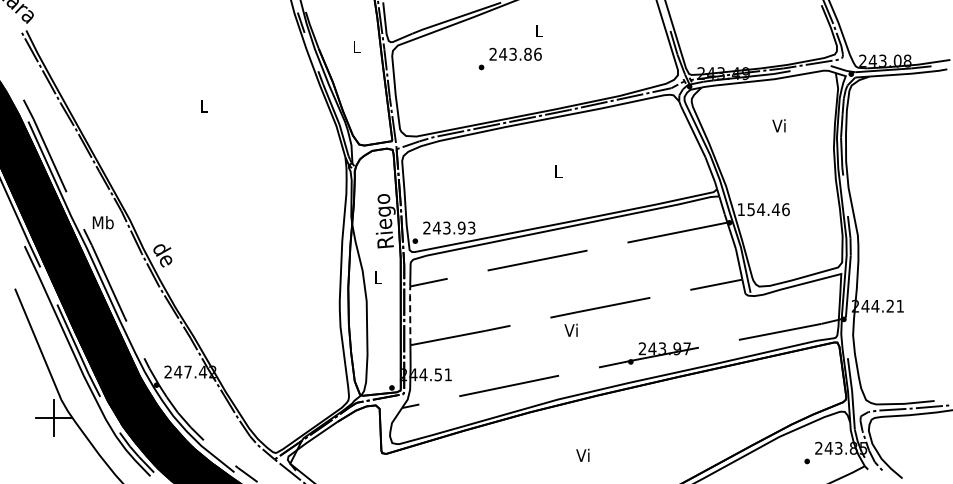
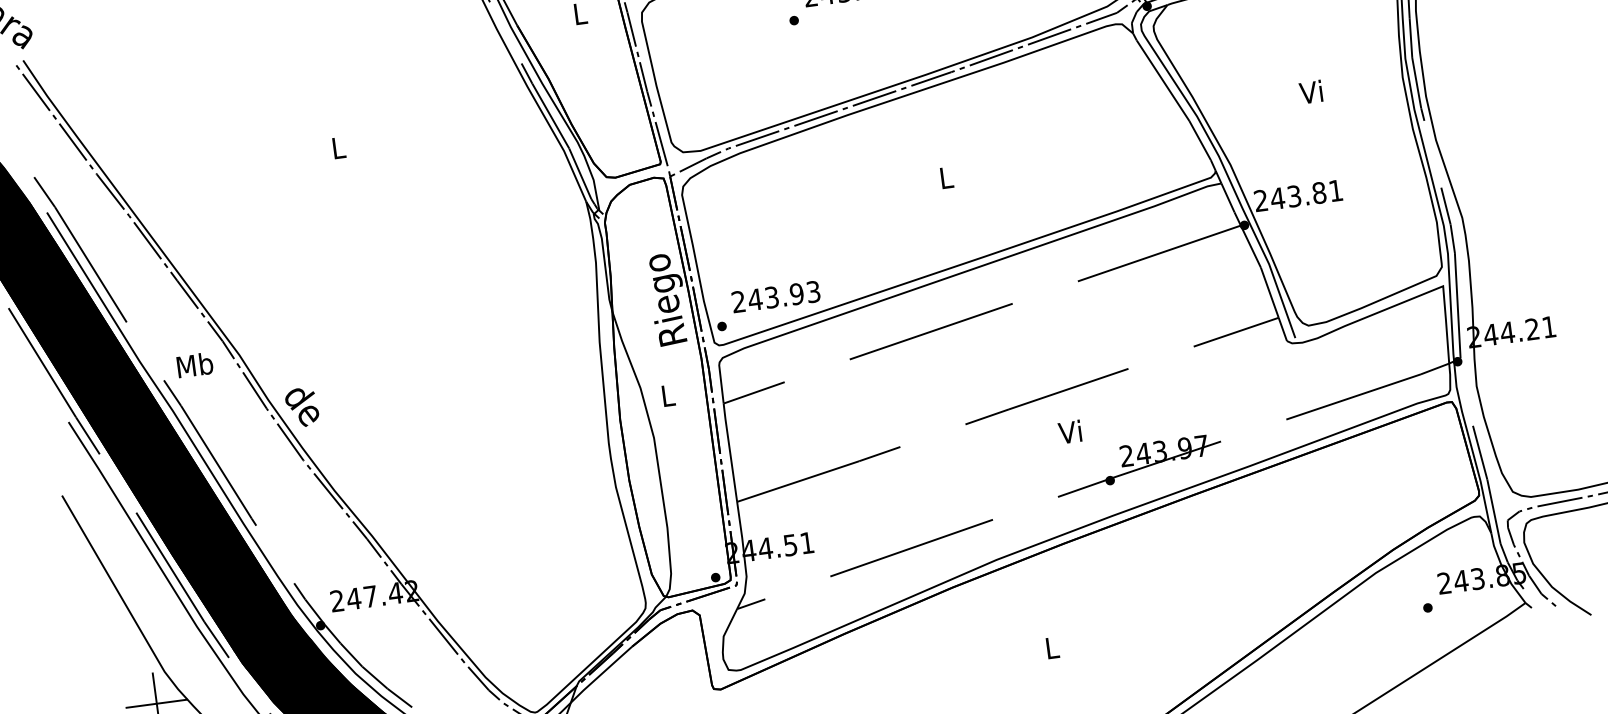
text: (778, 125) -> (1310, 91), moved
text: (763, 209) -> (1298, 195), 154.46 -> 243.81
line: (410, 314) -> (730, 450), dashed -> solid
text: (570, 329) -> (1068, 430), moved
text: (582, 454) -> (1049, 646), Vi -> L

